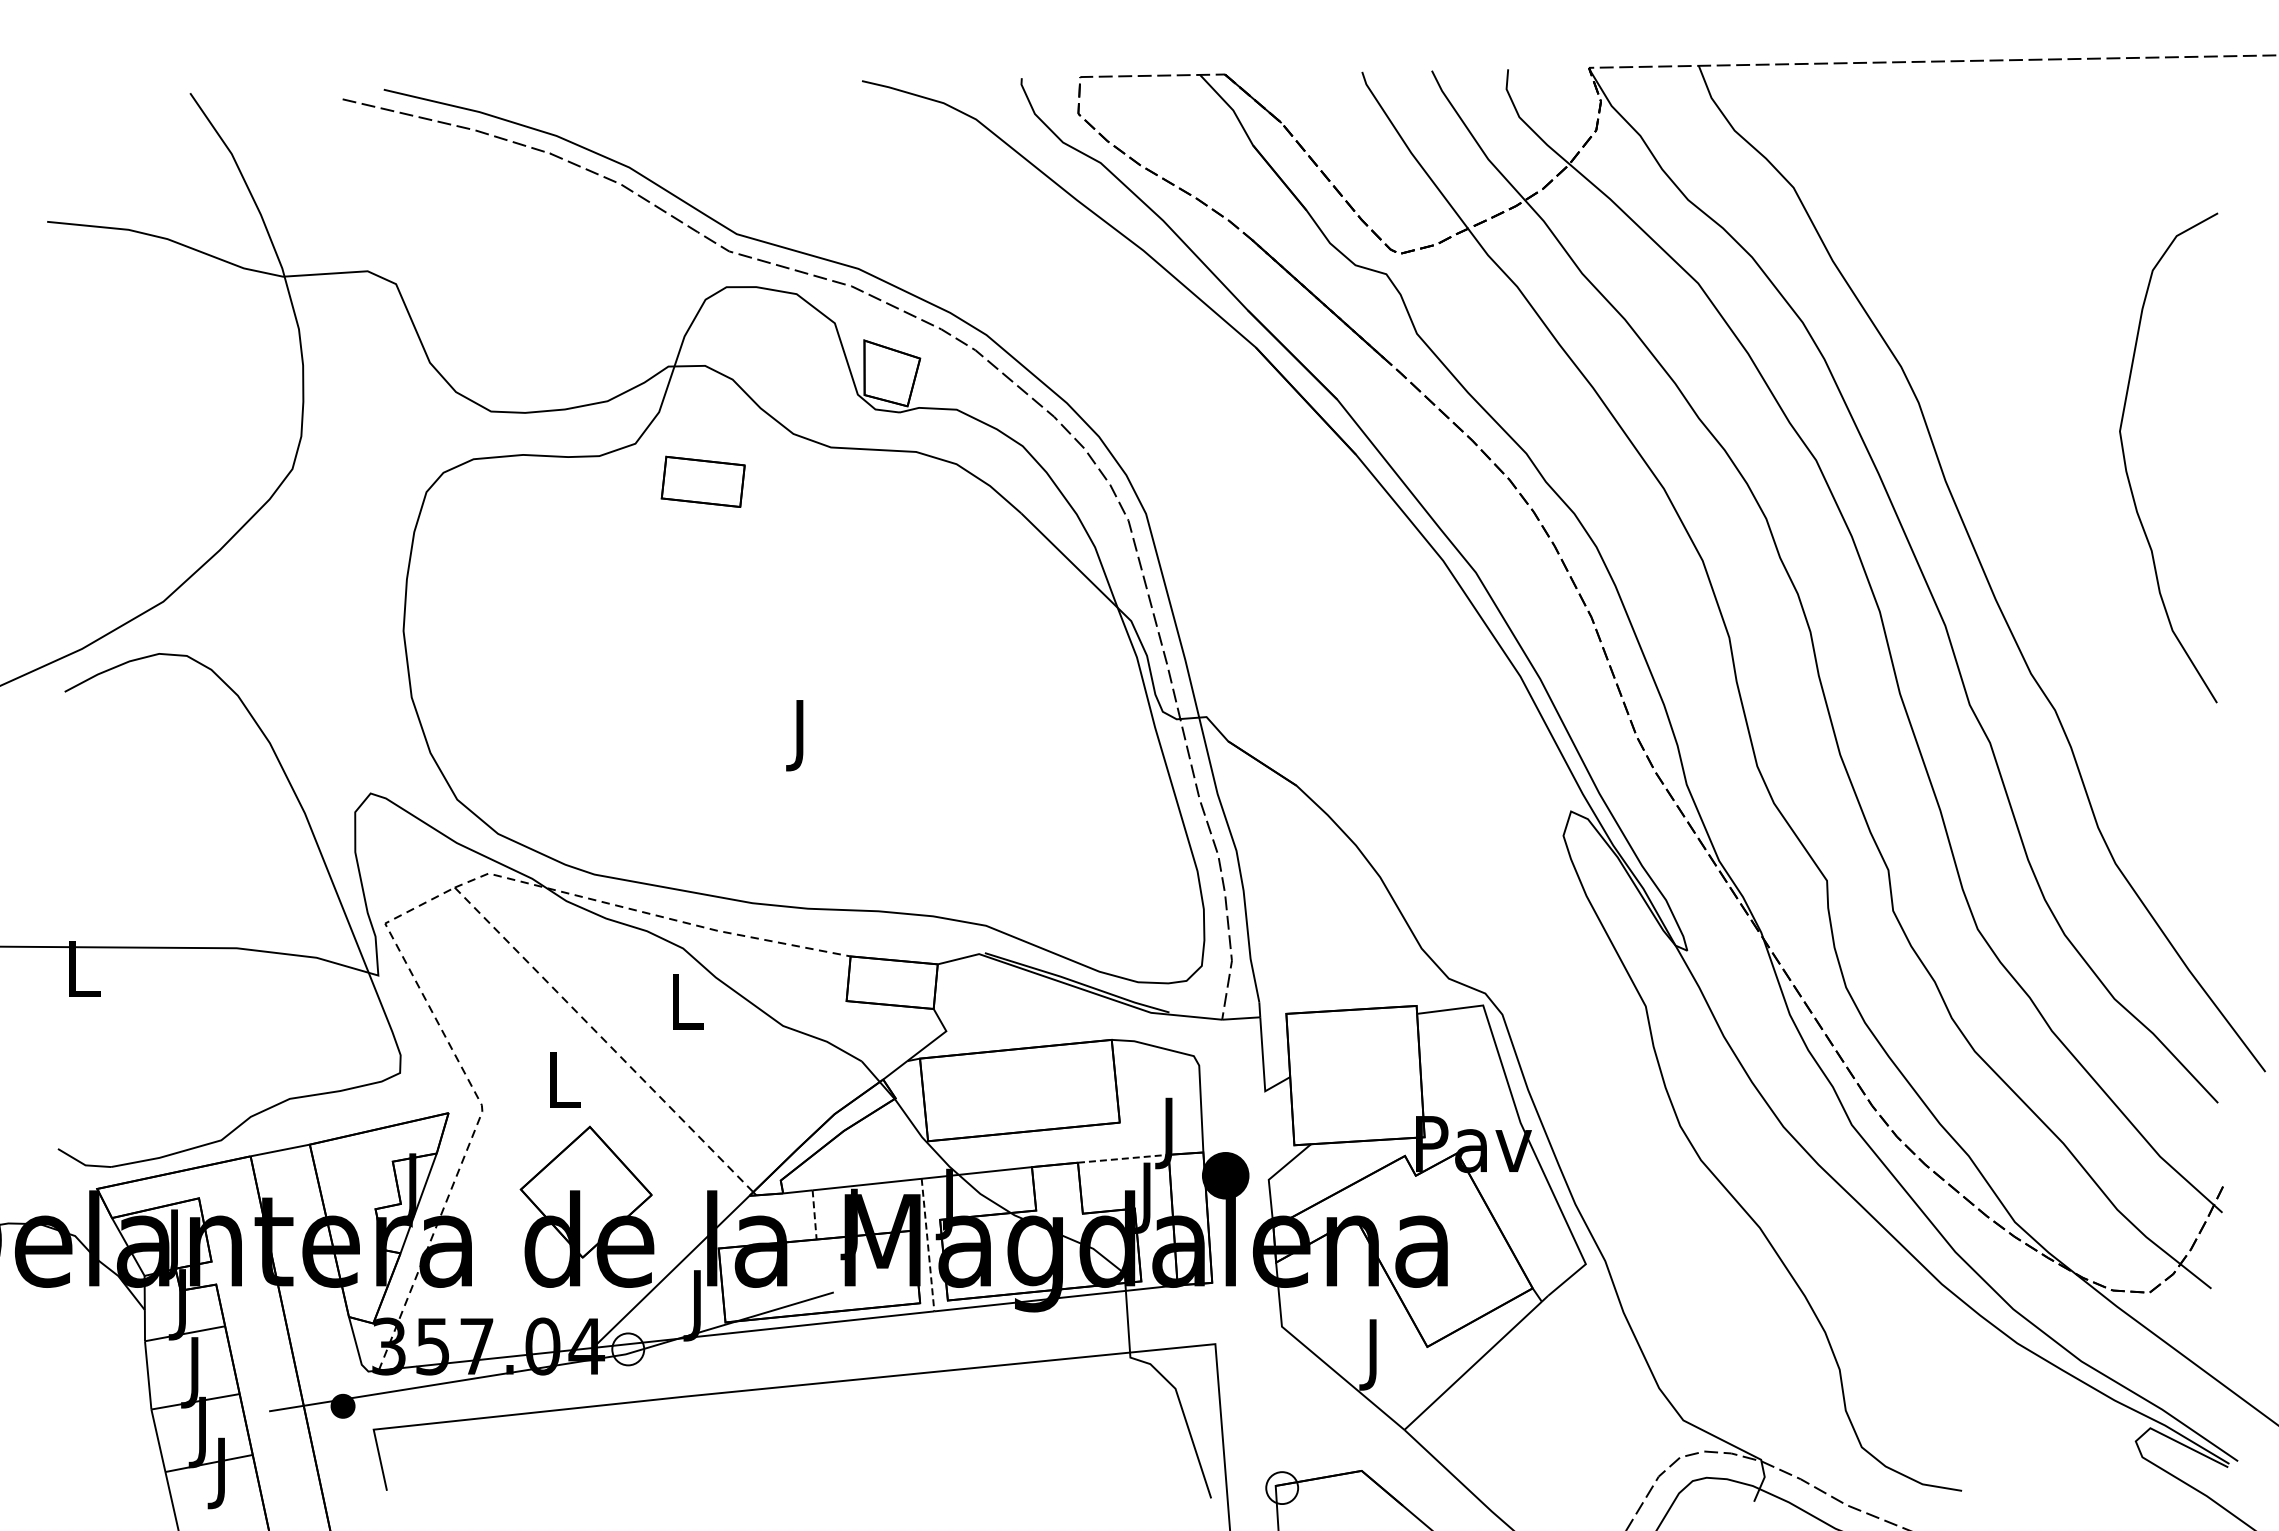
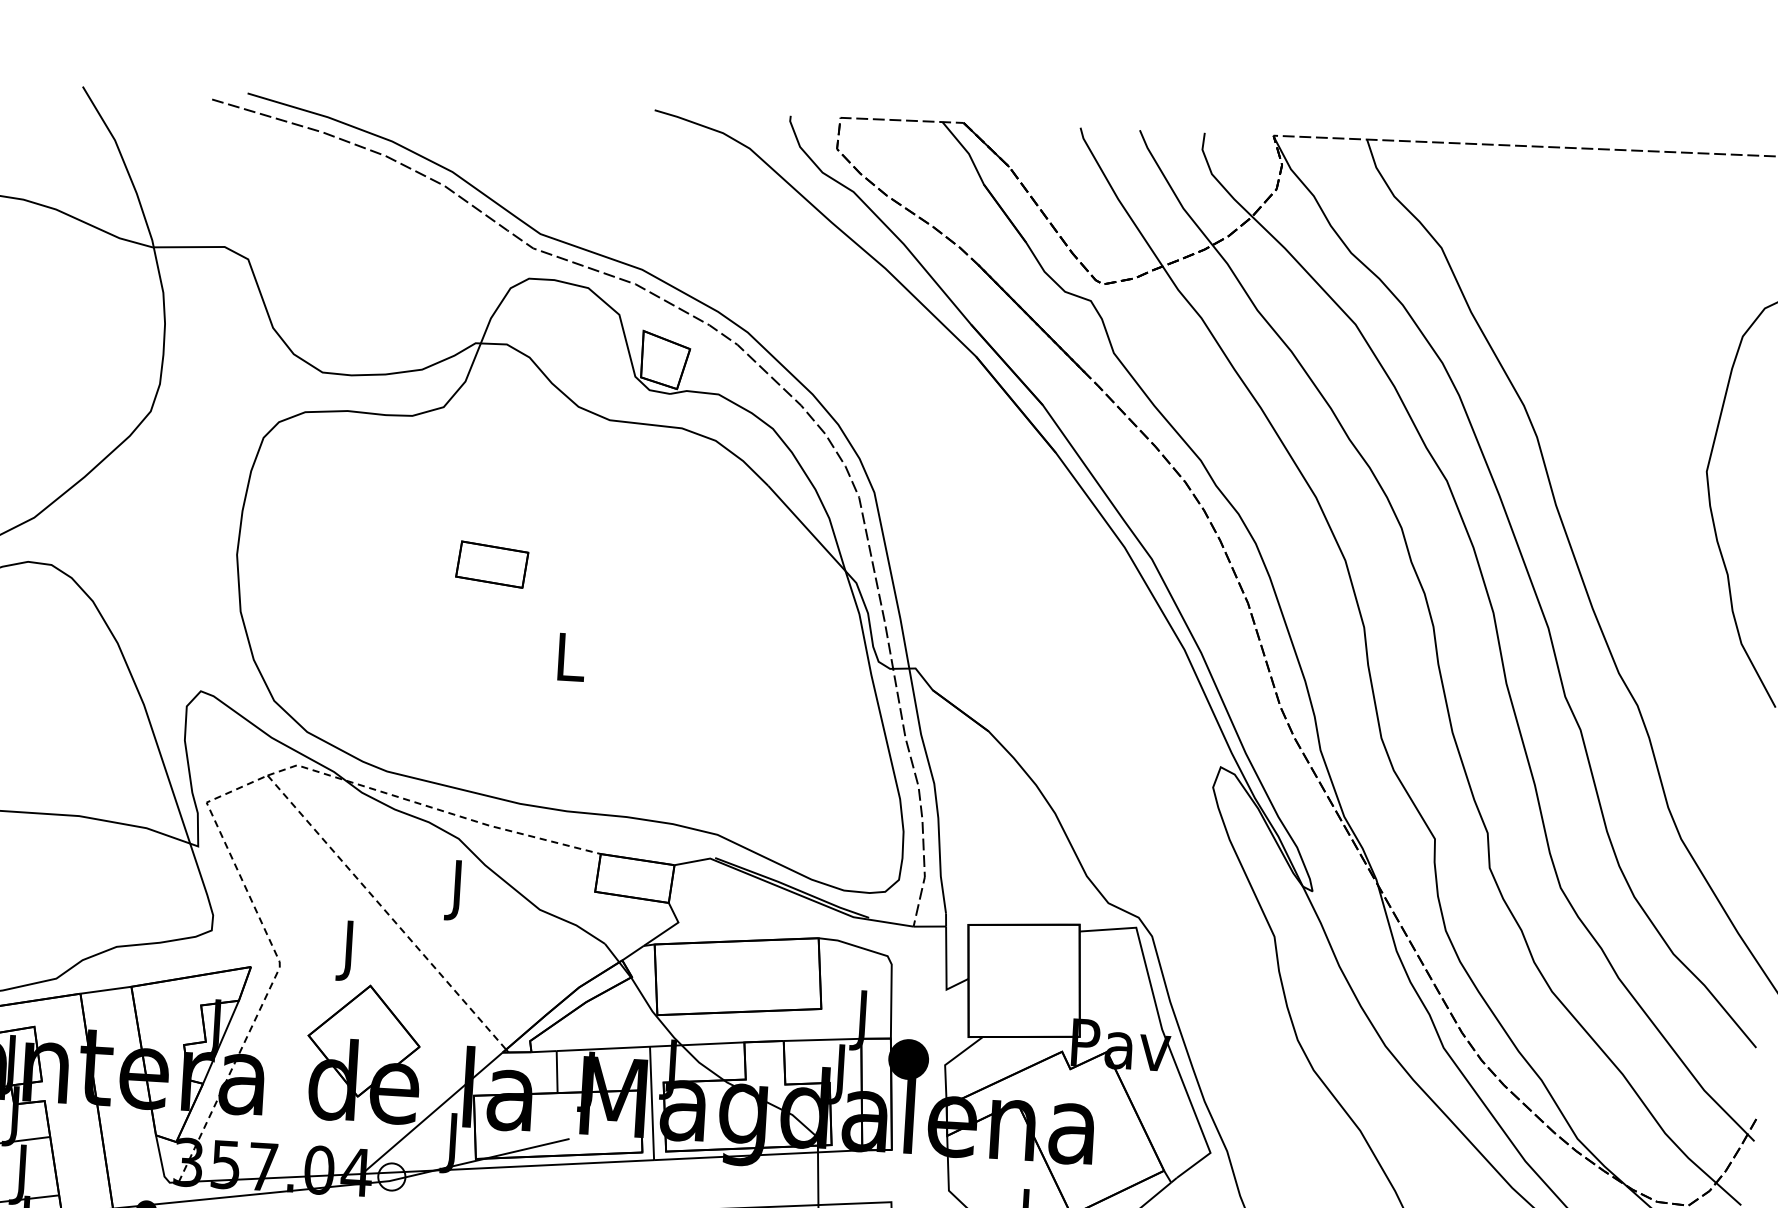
part: (702, 481) -> (491, 564), moved
text: (802, 735) -> (571, 663), J -> L
text: (687, 1008) -> (459, 890), L -> J
text: (564, 1087) -> (350, 951), L -> J
line: (1123, 1158) -> (822, 1039), dashed -> solid
line: (814, 1214) -> (557, 1071), dashed -> solid
line: (928, 1245) -> (652, 1103), dashed -> solid

